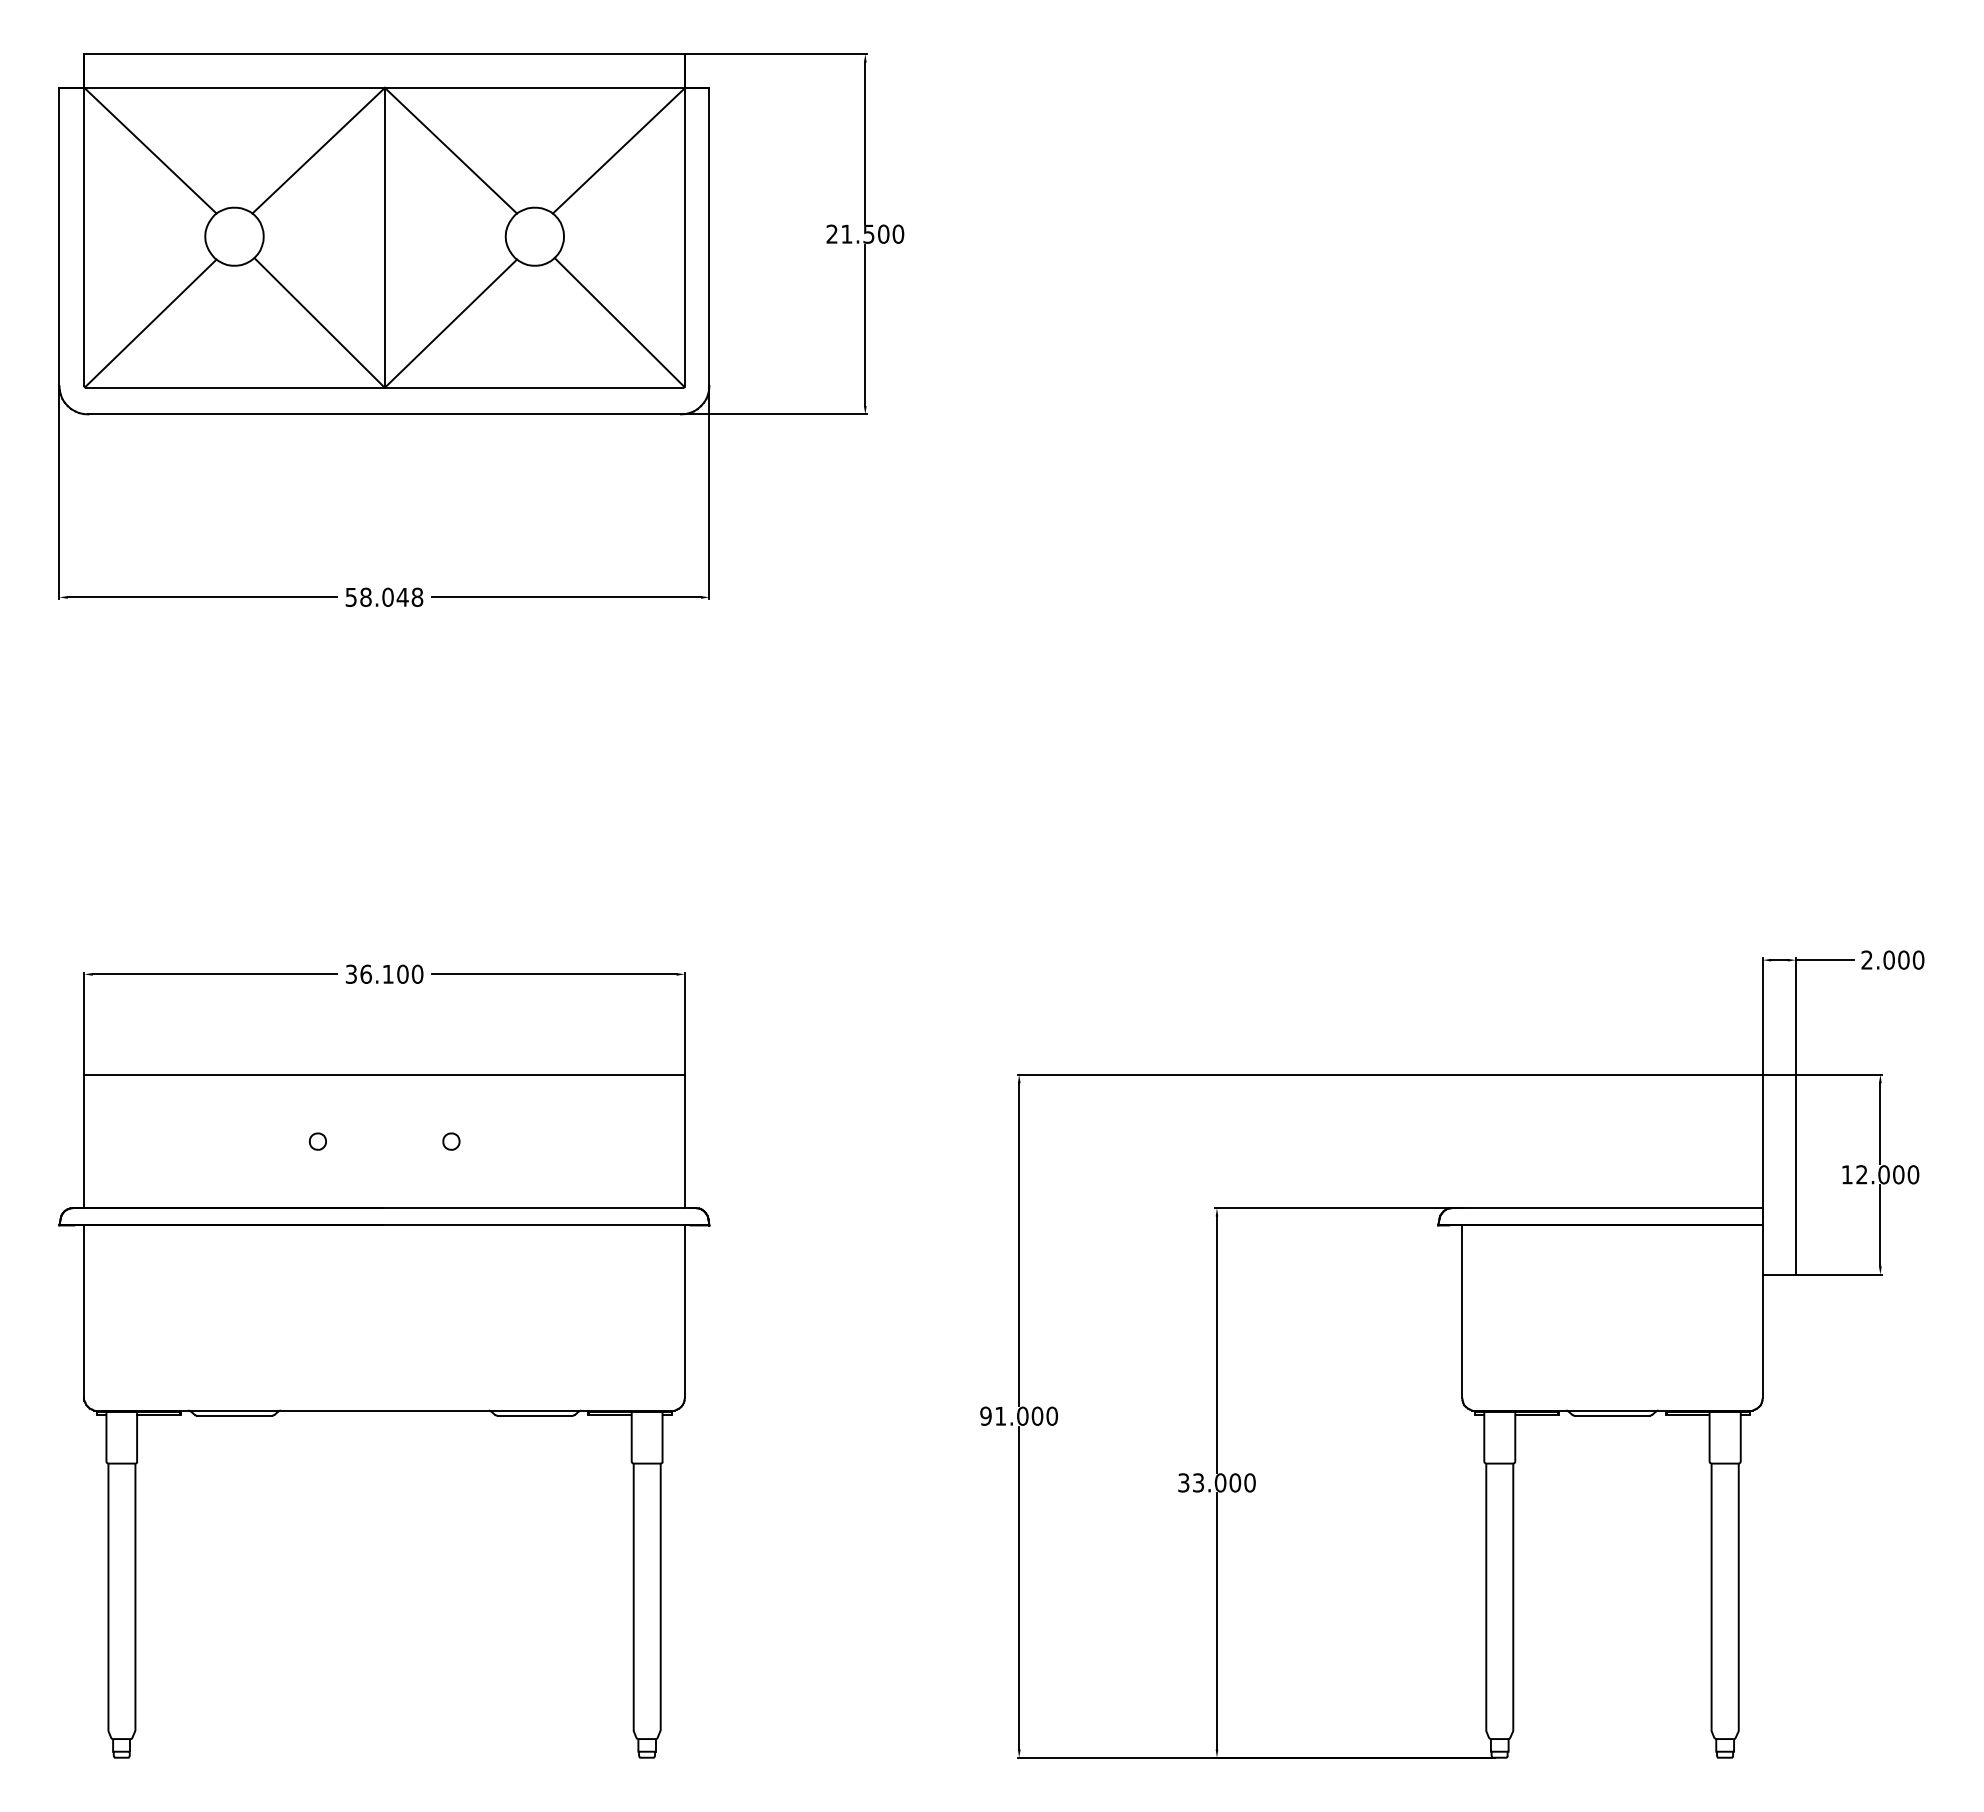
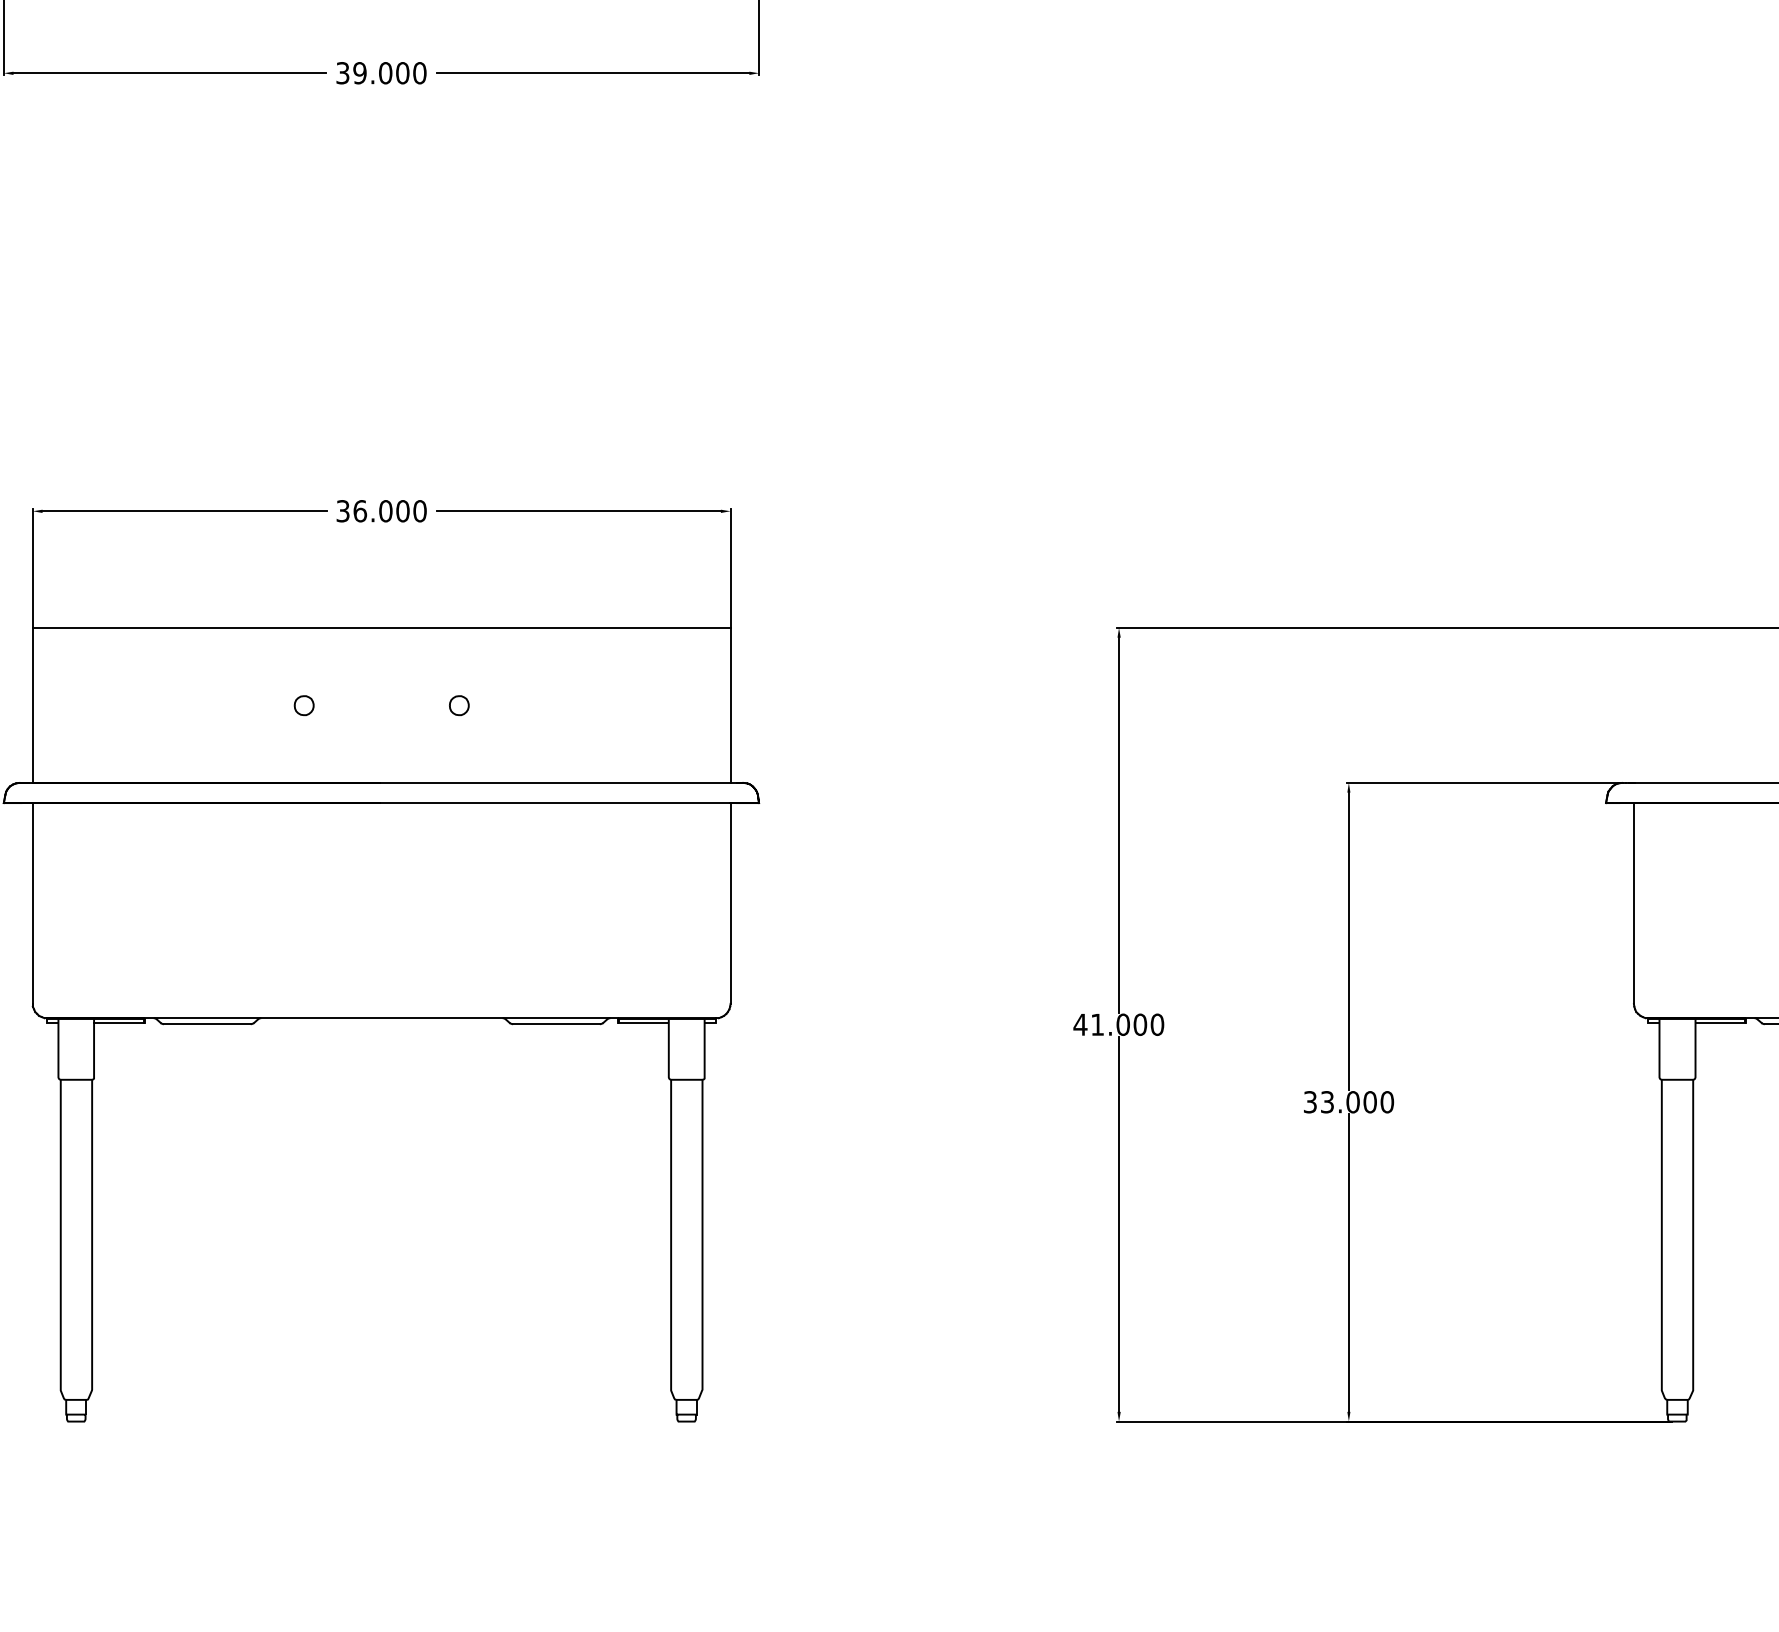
text: (384, 596) -> (381, 72), 58.048 -> 39.000
text: (387, 973) -> (385, 510), 36.100 -> 36.000
text: (985, 1415) -> (1079, 1023), 91.000 -> 41.000

